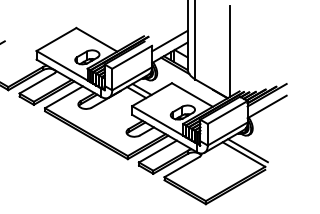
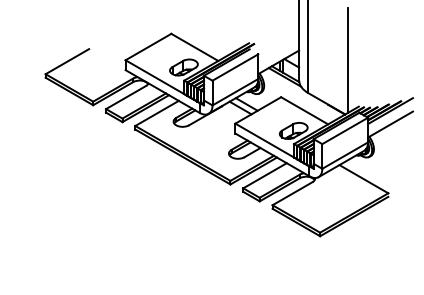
line: (169, 40) -> (278, 48), removed
line: (247, 150) -> (368, 174), removed

